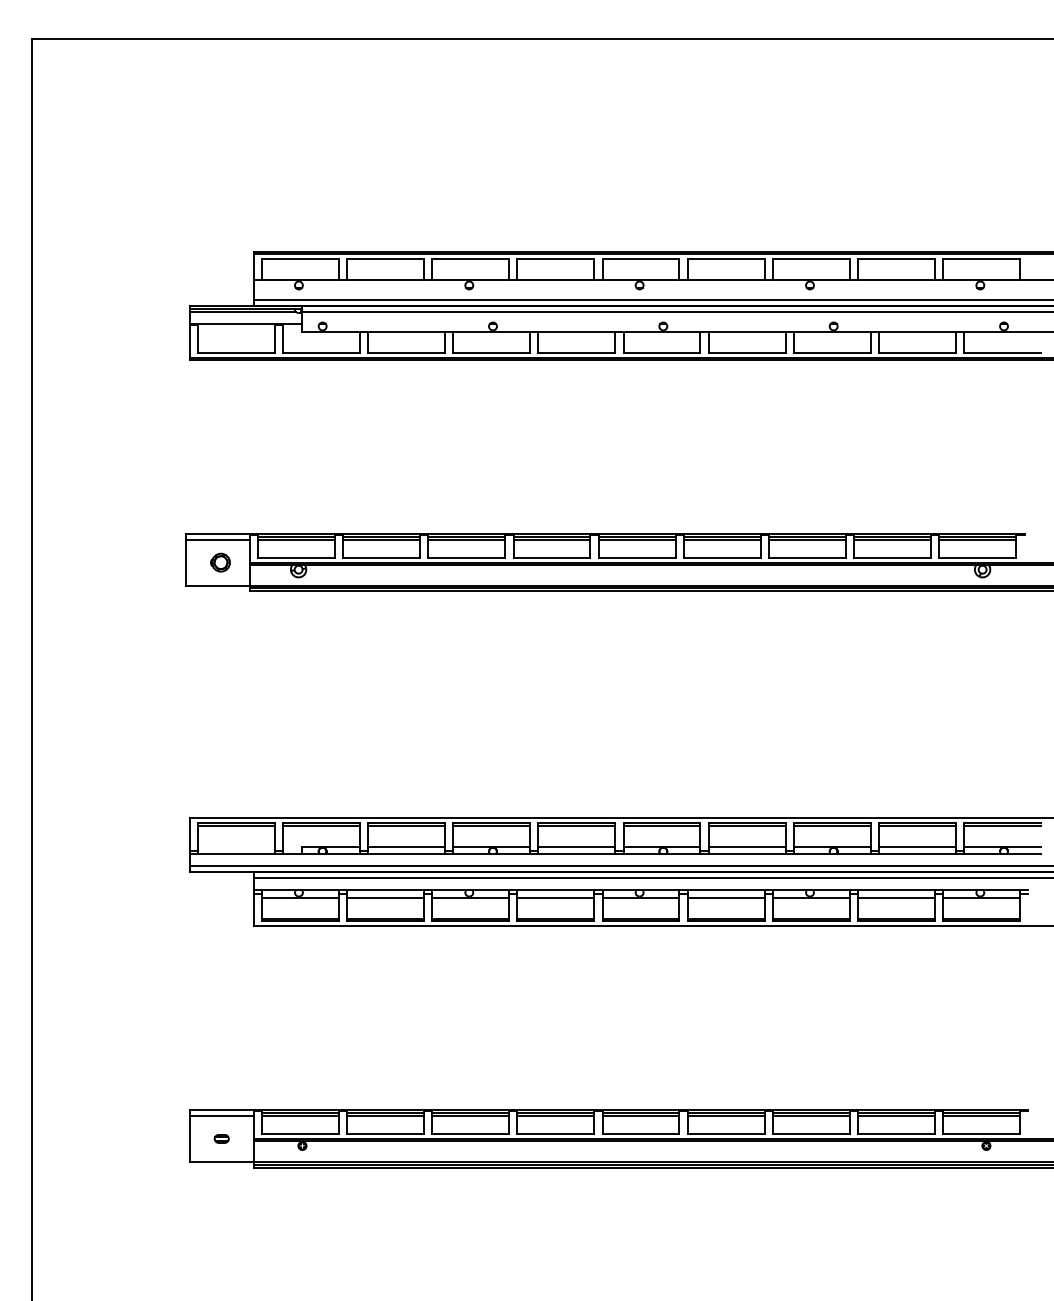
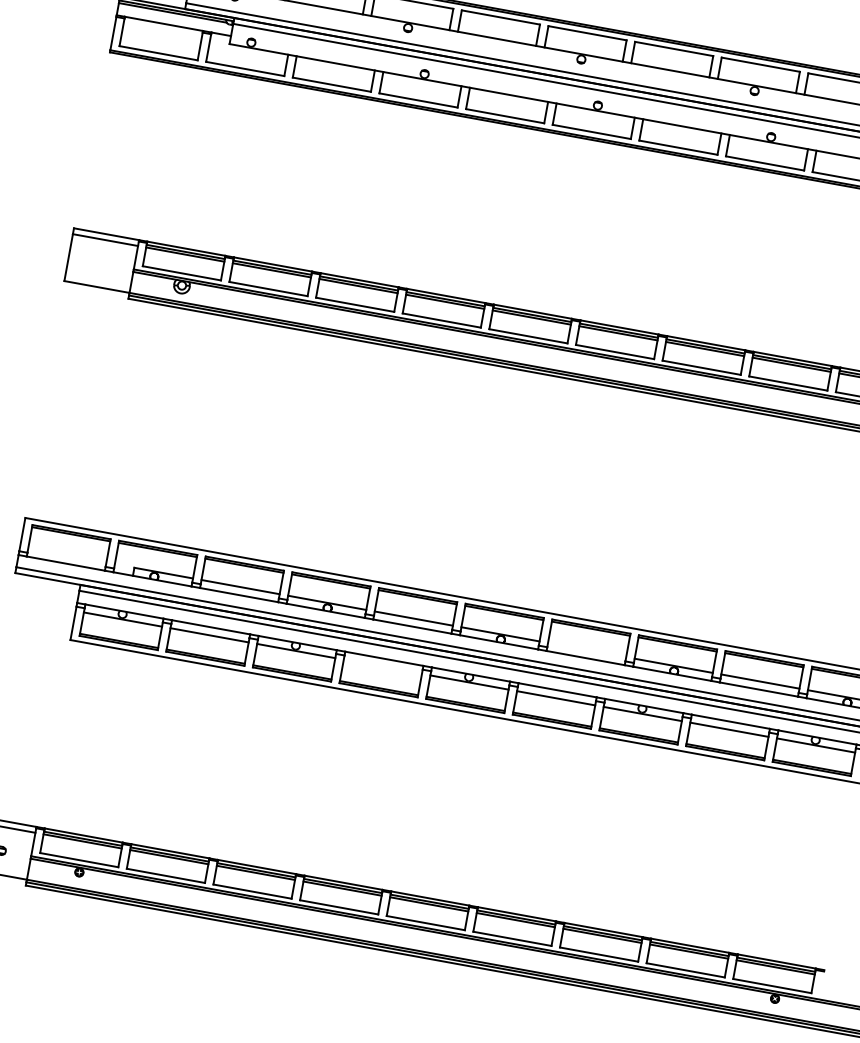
part: (220, 562) -> (103, 263), removed
line: (746, 846) -> (586, 649), removed
line: (555, 897) -> (382, 666), removed

